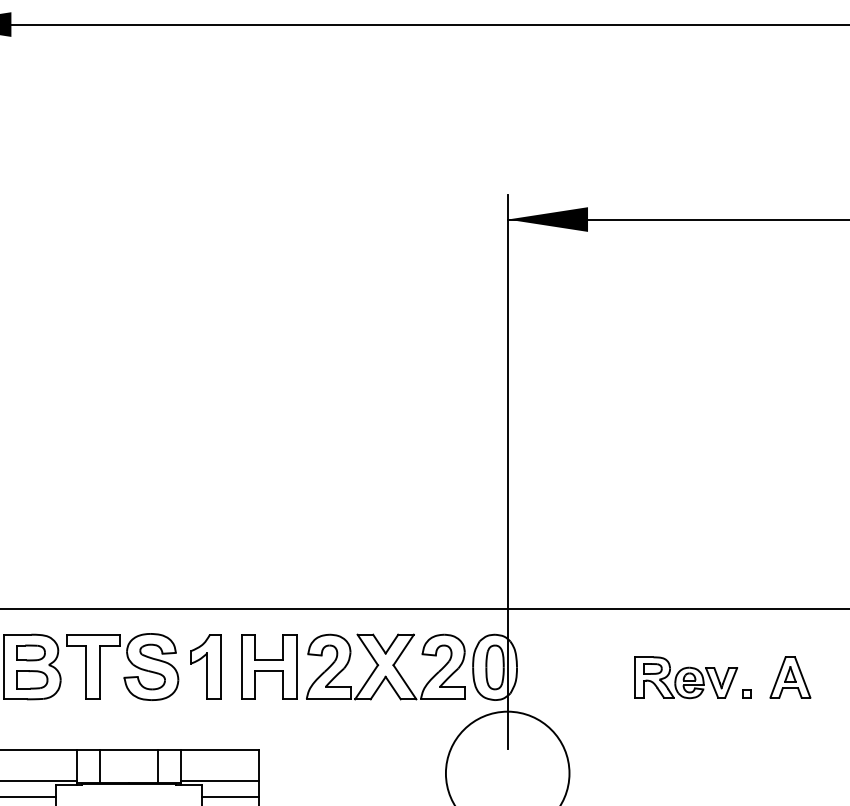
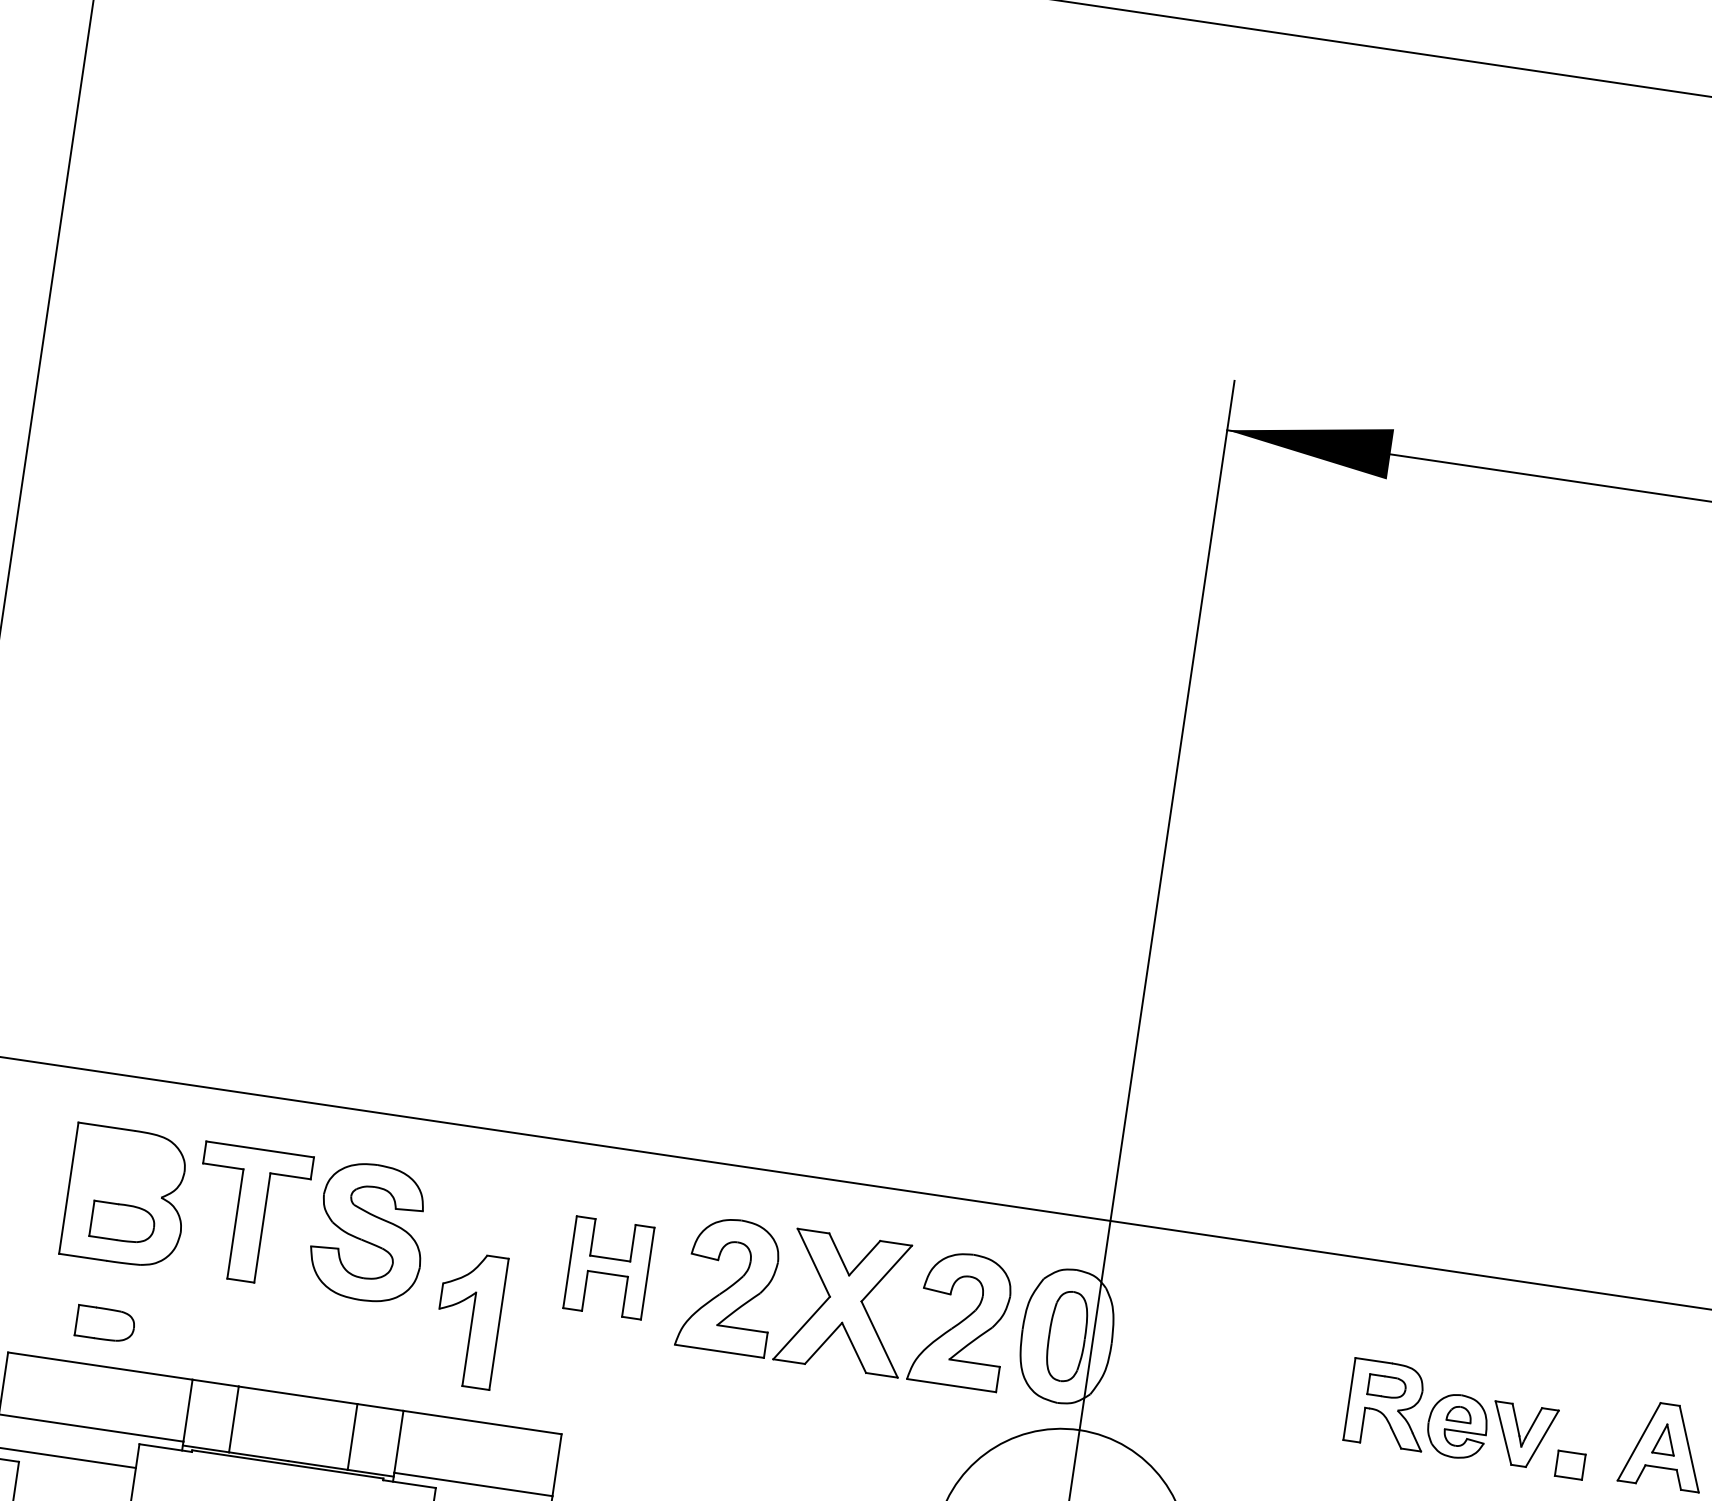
part: (30, 652) -> (104, 1323), moved
part: (205, 666) -> (468, 1318), moved
part: (269, 666) -> (609, 1266), size x0.7
part: (746, 693) -> (1570, 1464), size x1.6

